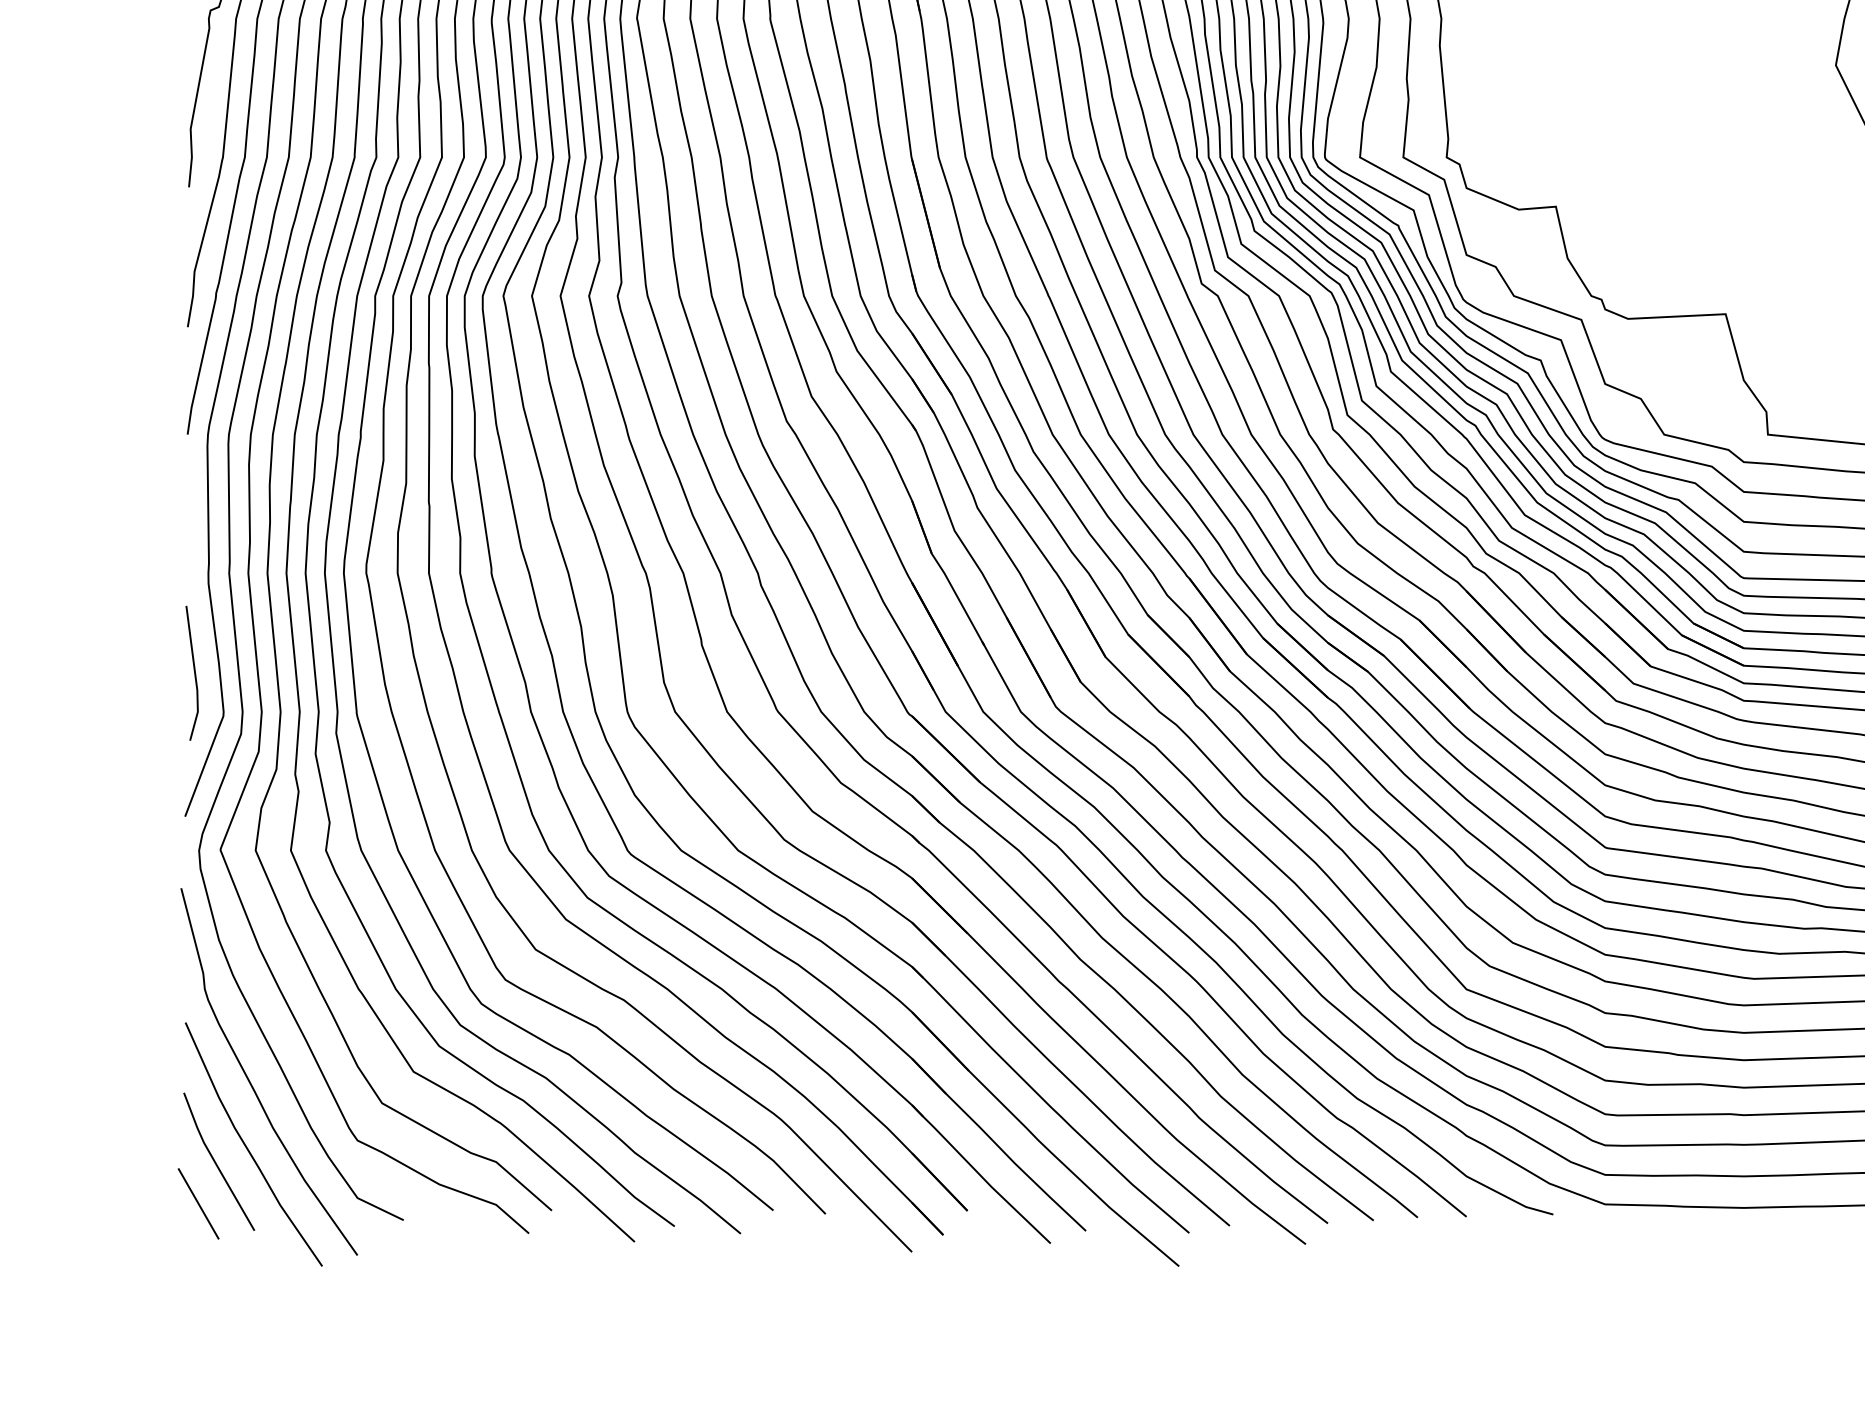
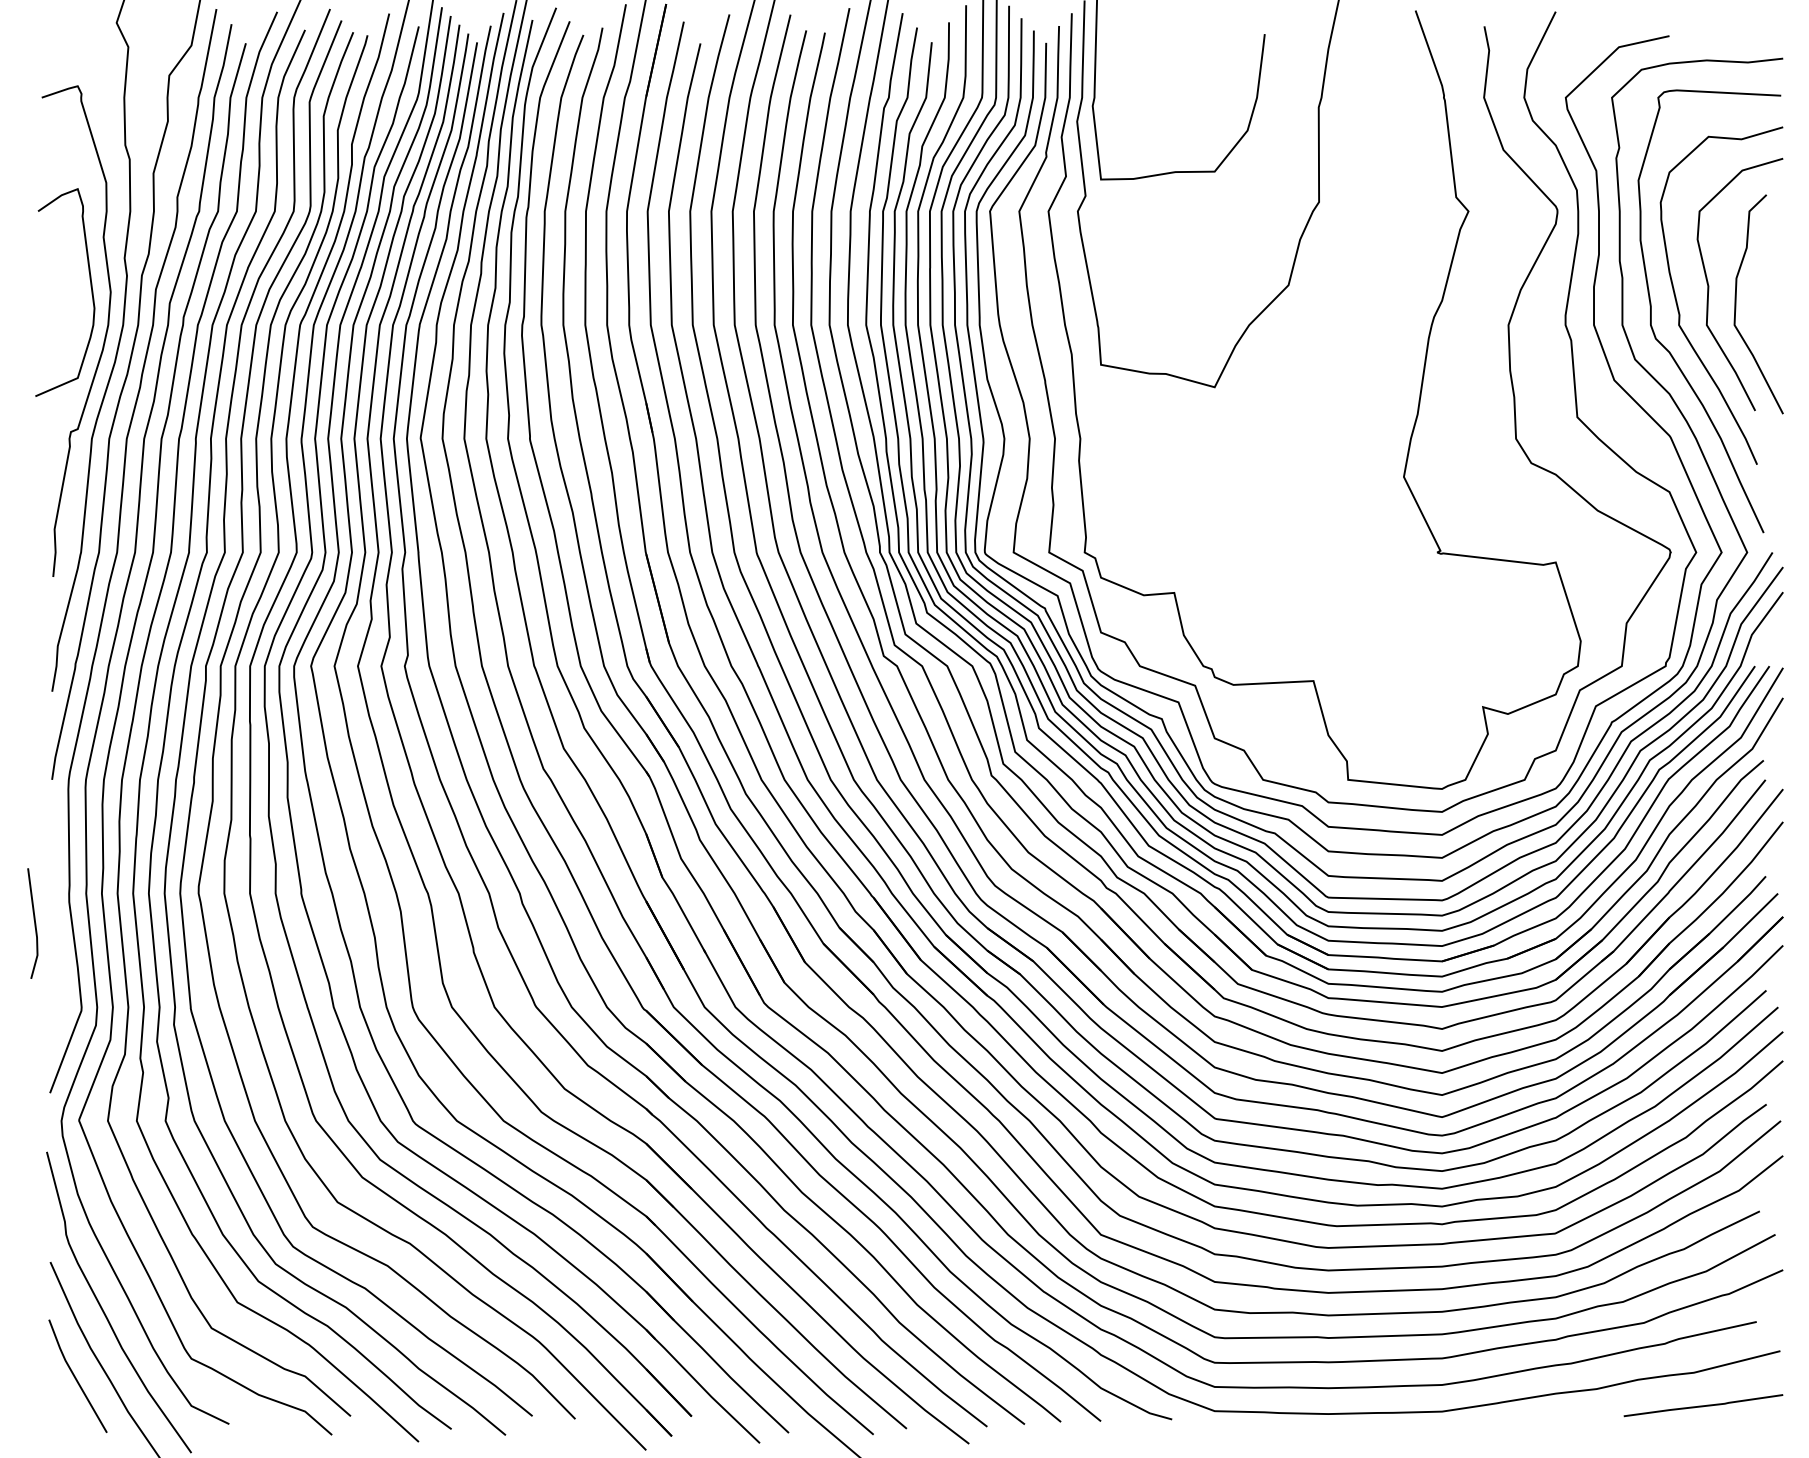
line: (194, 673) -> (34, 923), moved
line: (197, 1203) -> (60, 1410), removed

